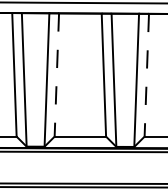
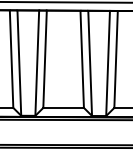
line: (57, 75) -> (45, 59), dashed -> solid
line: (147, 75) -> (116, 59), dashed -> solid

